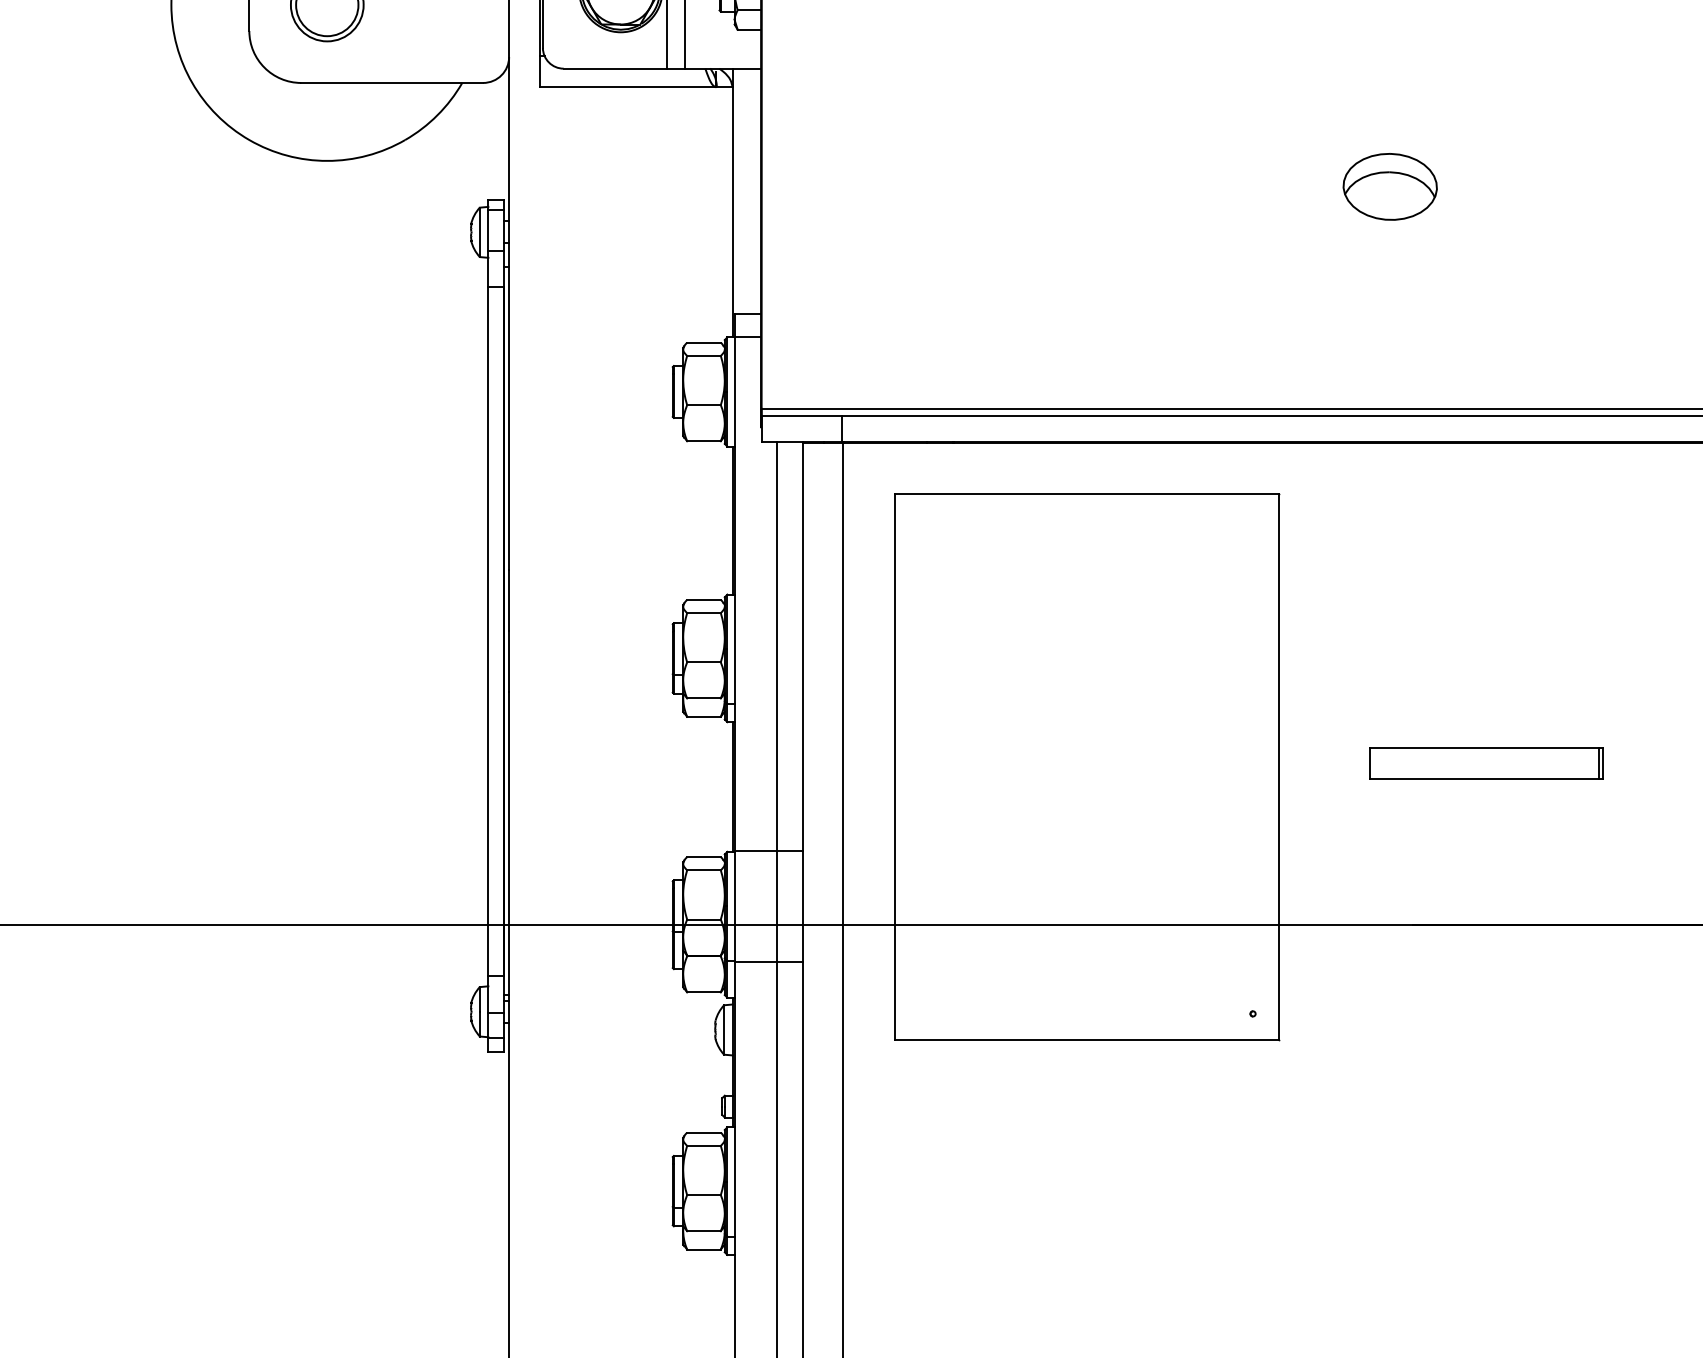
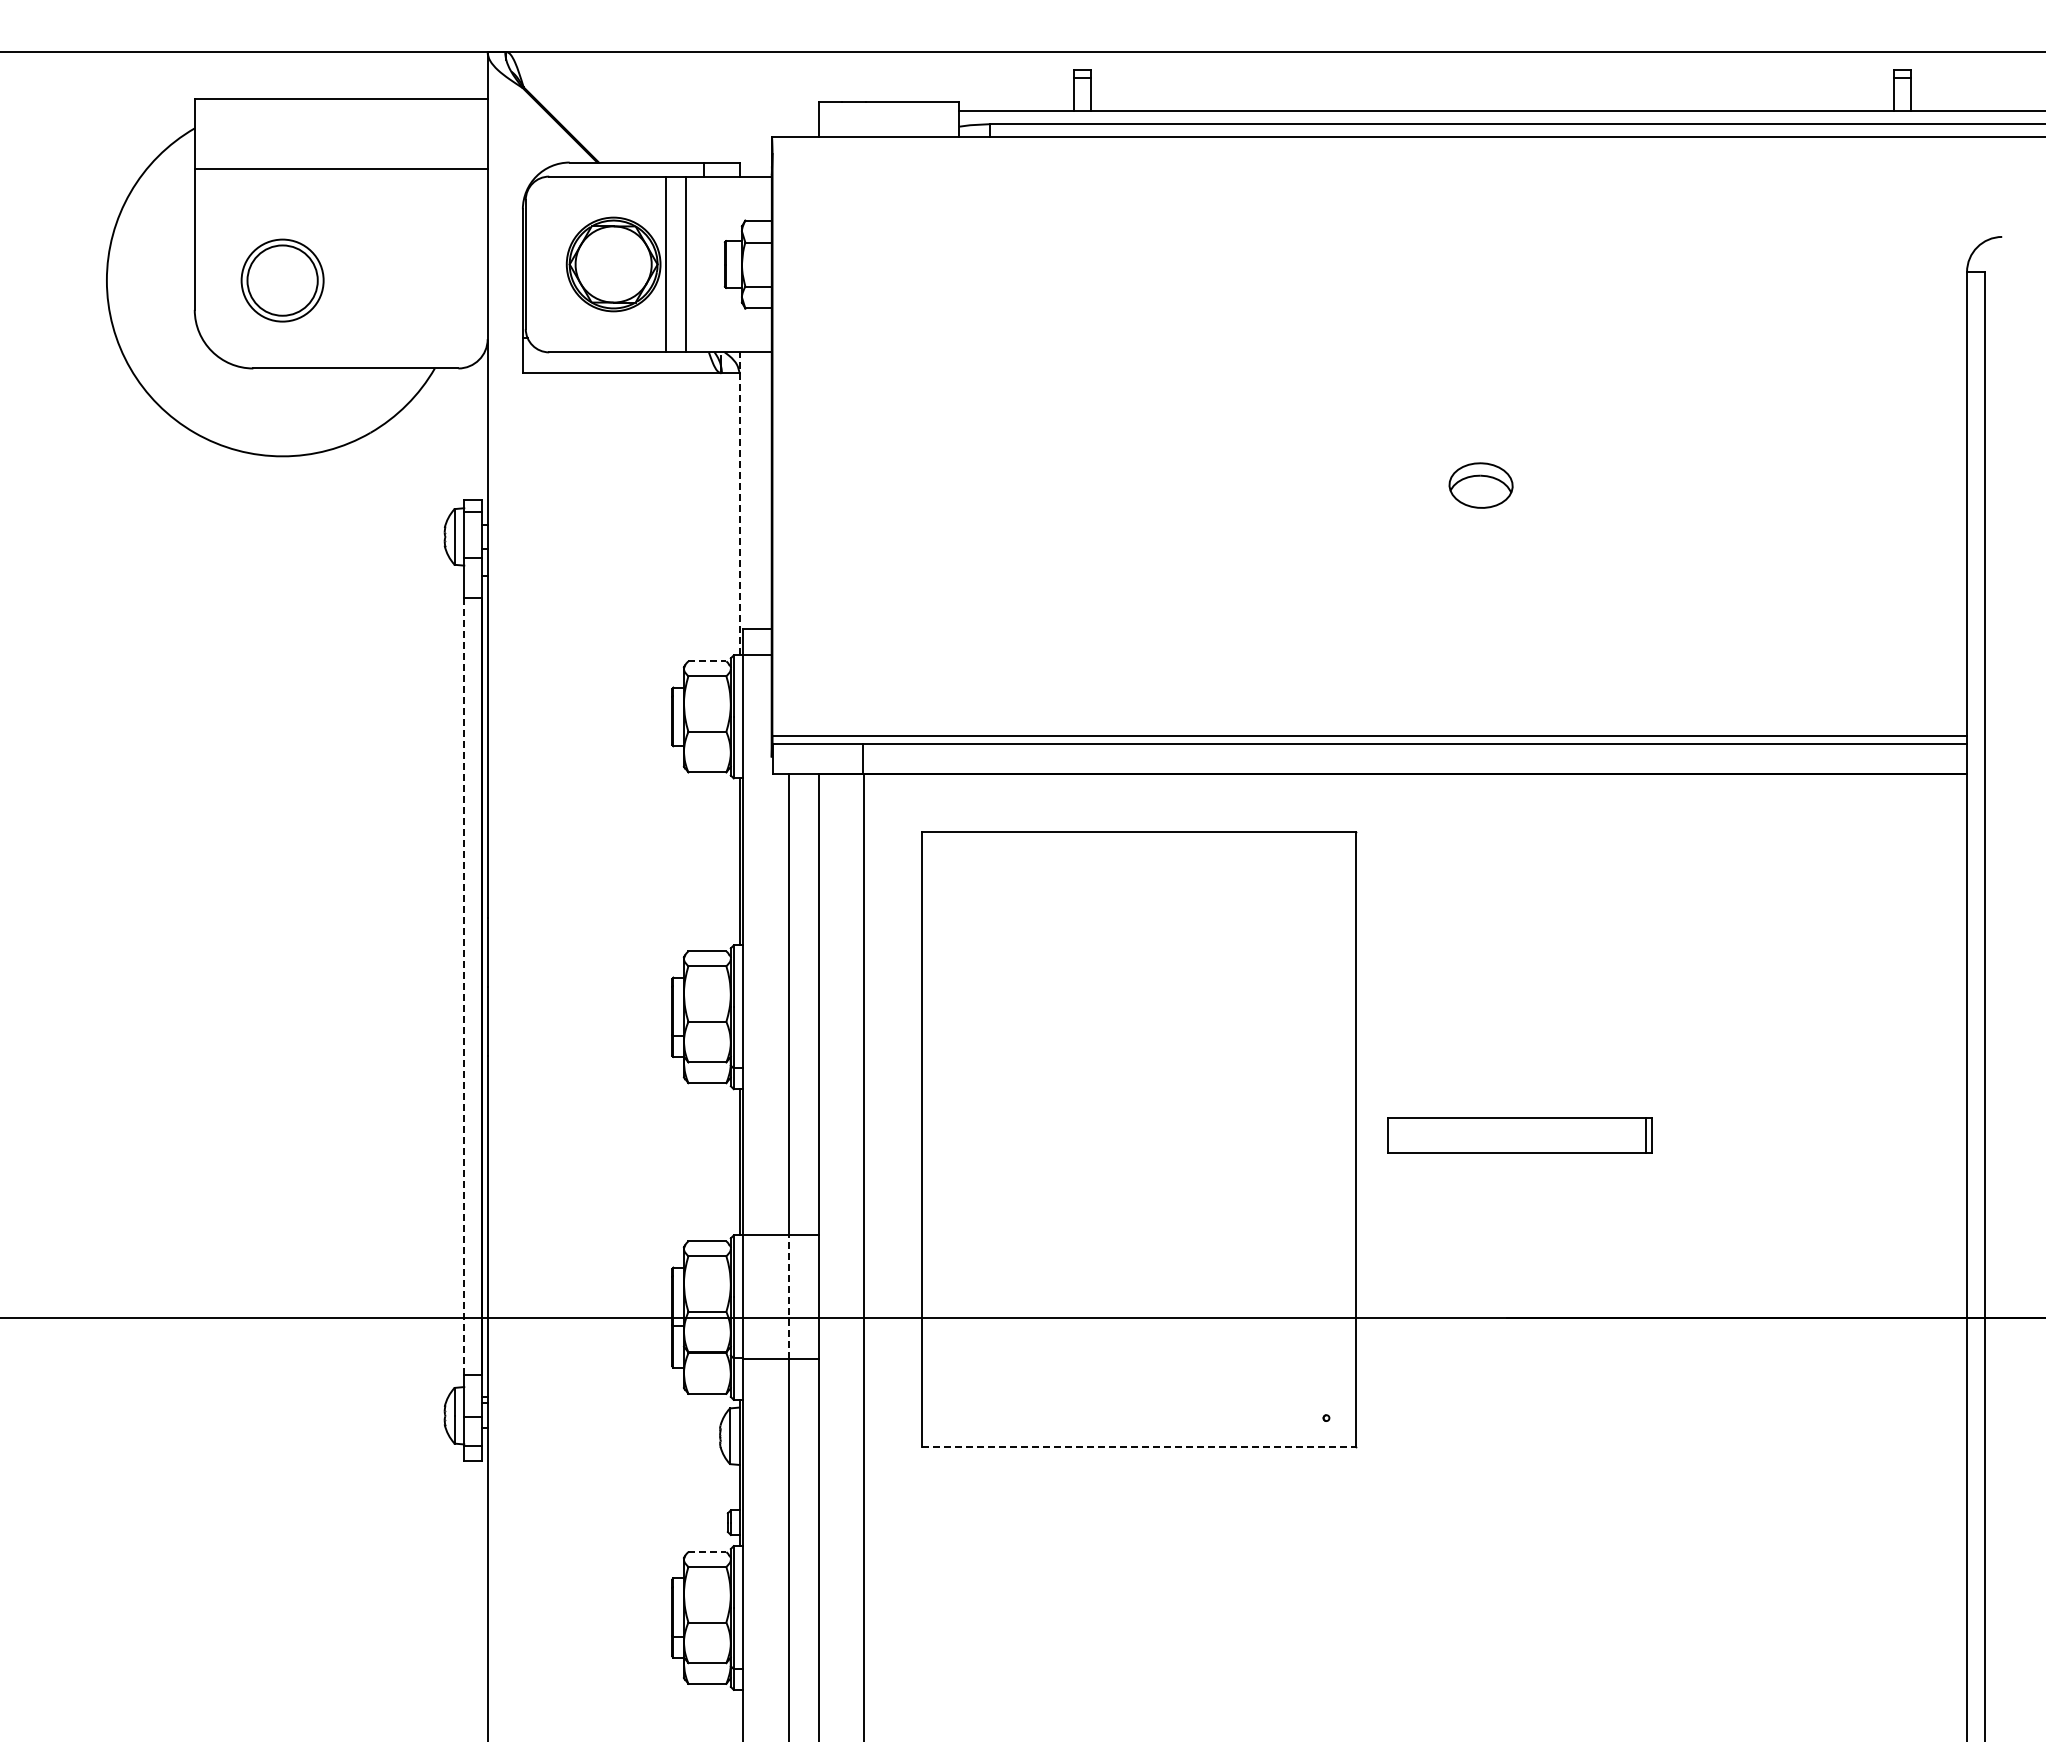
part: (1389, 186) -> (1480, 485), size x0.6
line: (732, 202) -> (739, 503), solid -> dashed
line: (704, 342) -> (707, 661), solid -> dashed
line: (488, 631) -> (464, 986), solid -> dashed
part: (1486, 763) -> (1519, 1135), moved
line: (776, 906) -> (789, 1296), solid -> dashed
line: (1087, 1039) -> (1139, 1447), solid -> dashed
line: (704, 1133) -> (707, 1552), solid -> dashed

